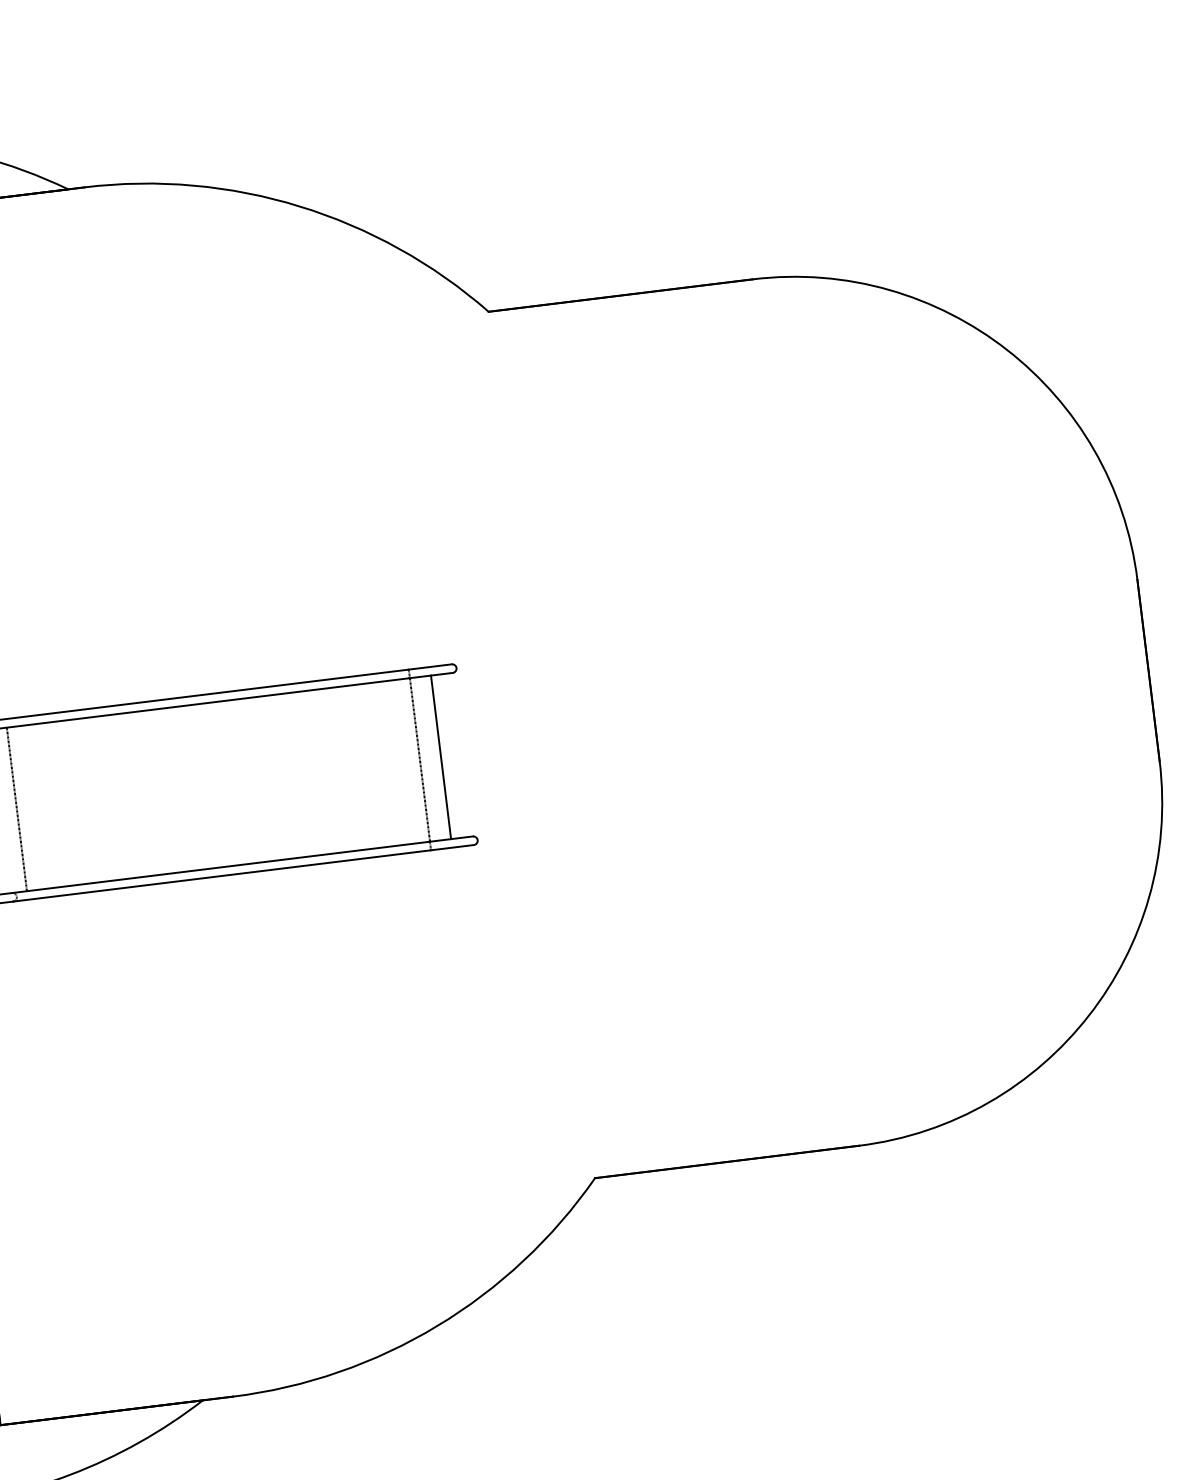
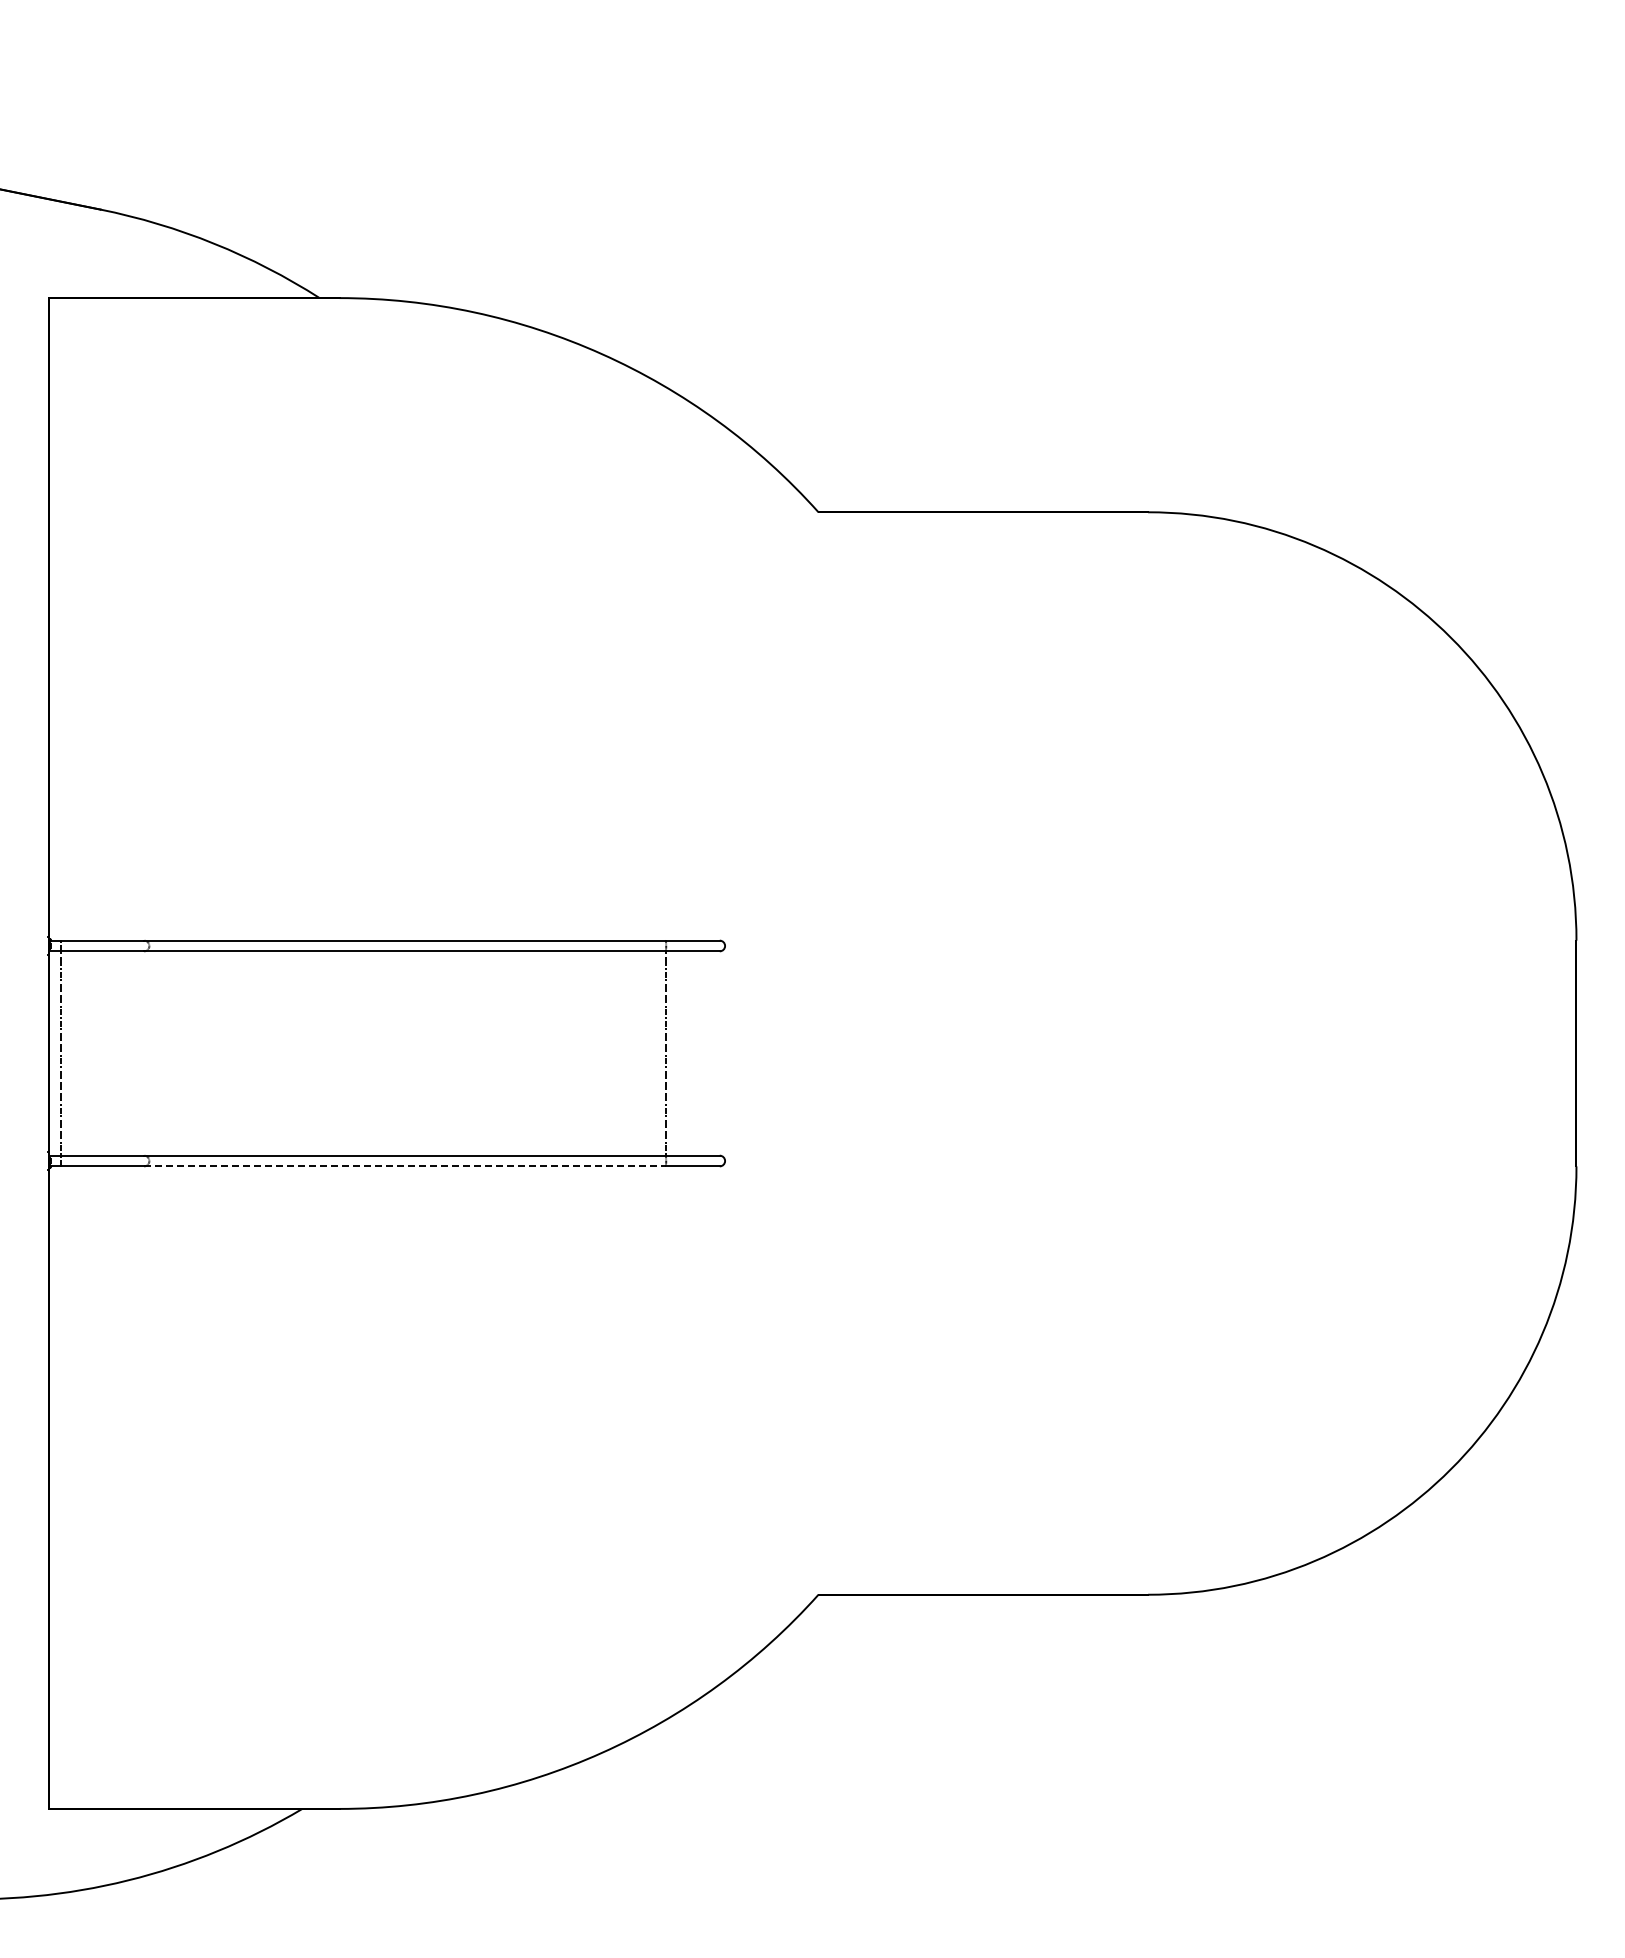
line: (441, 757) -> (692, 1053), removed
line: (16, 809) -> (162, 1053), removed
line: (221, 876) -> (404, 1166), solid -> dashed

